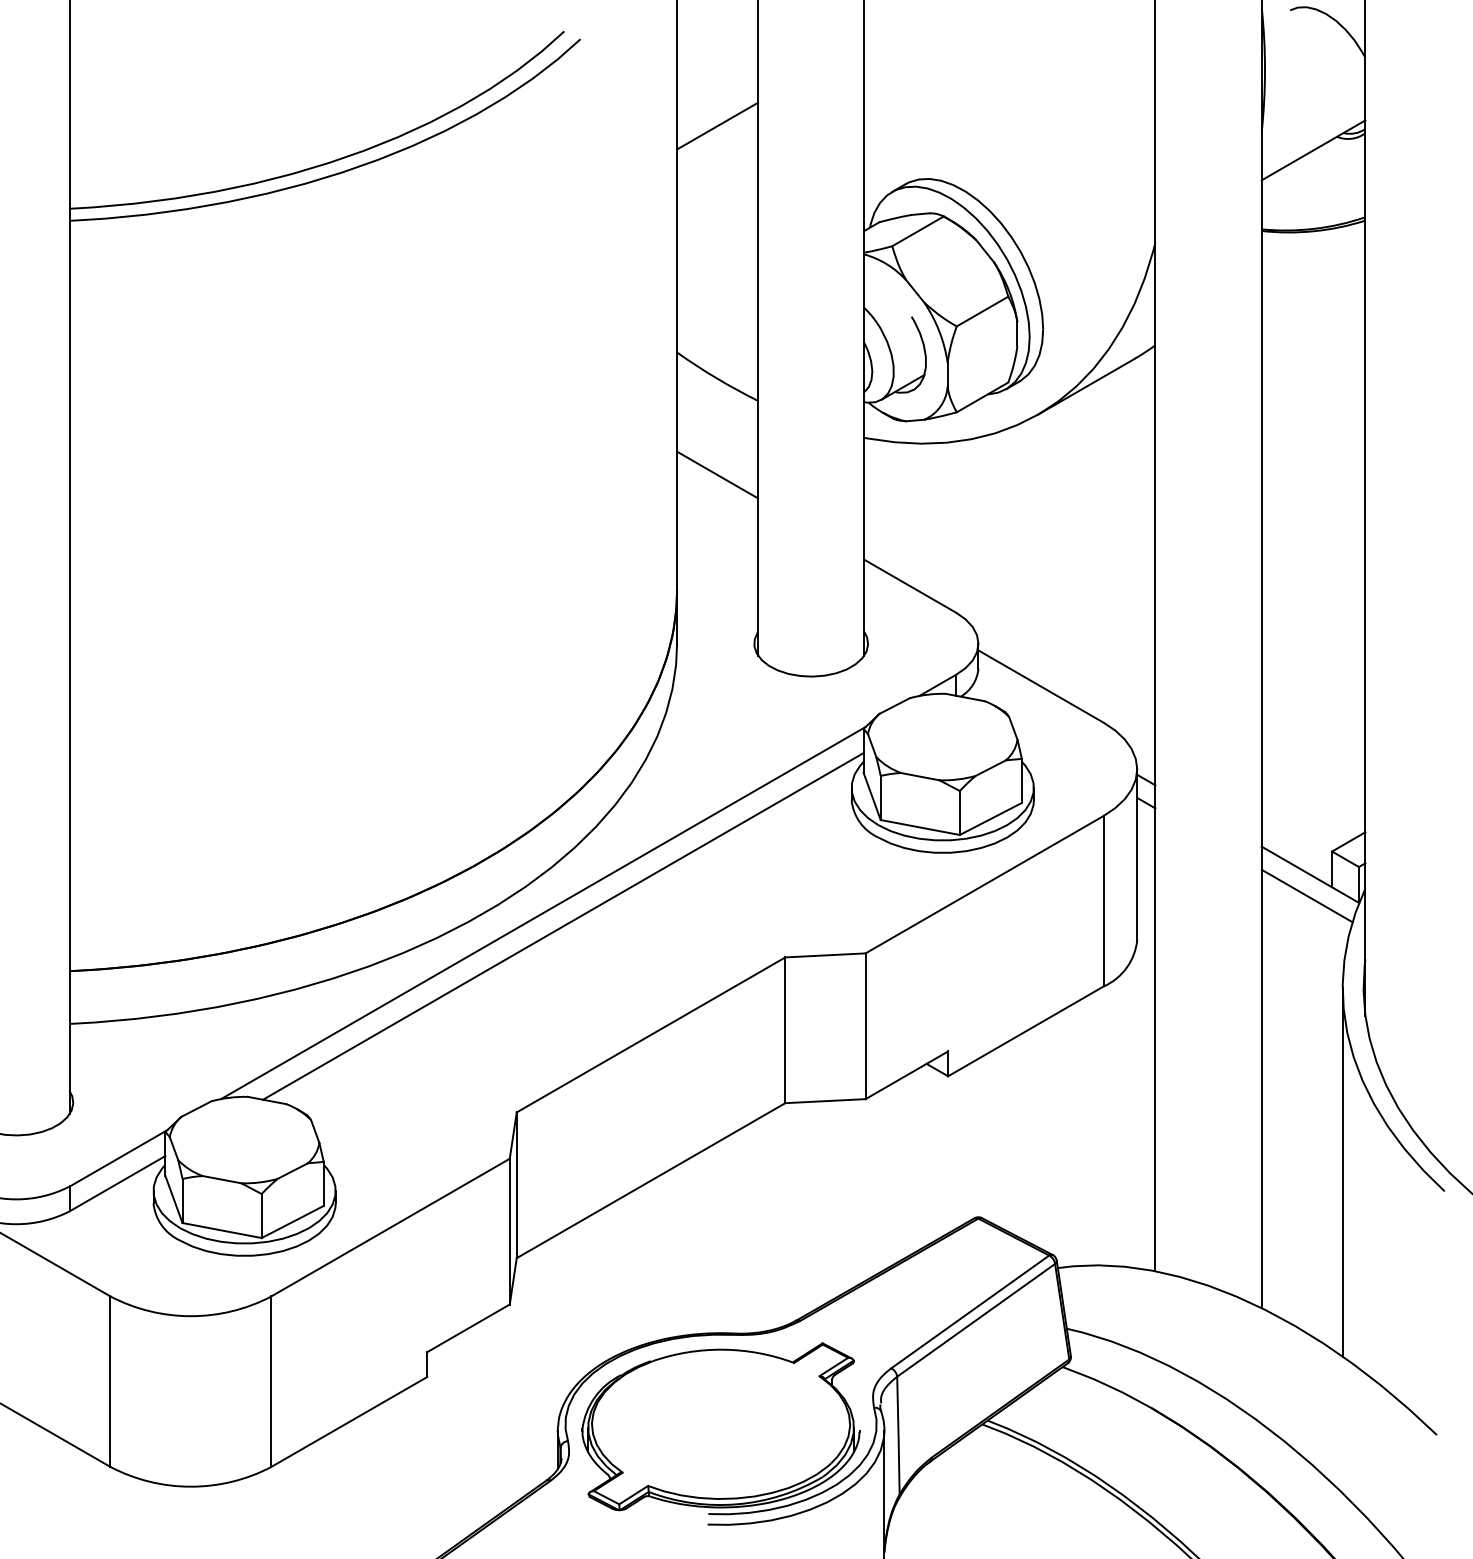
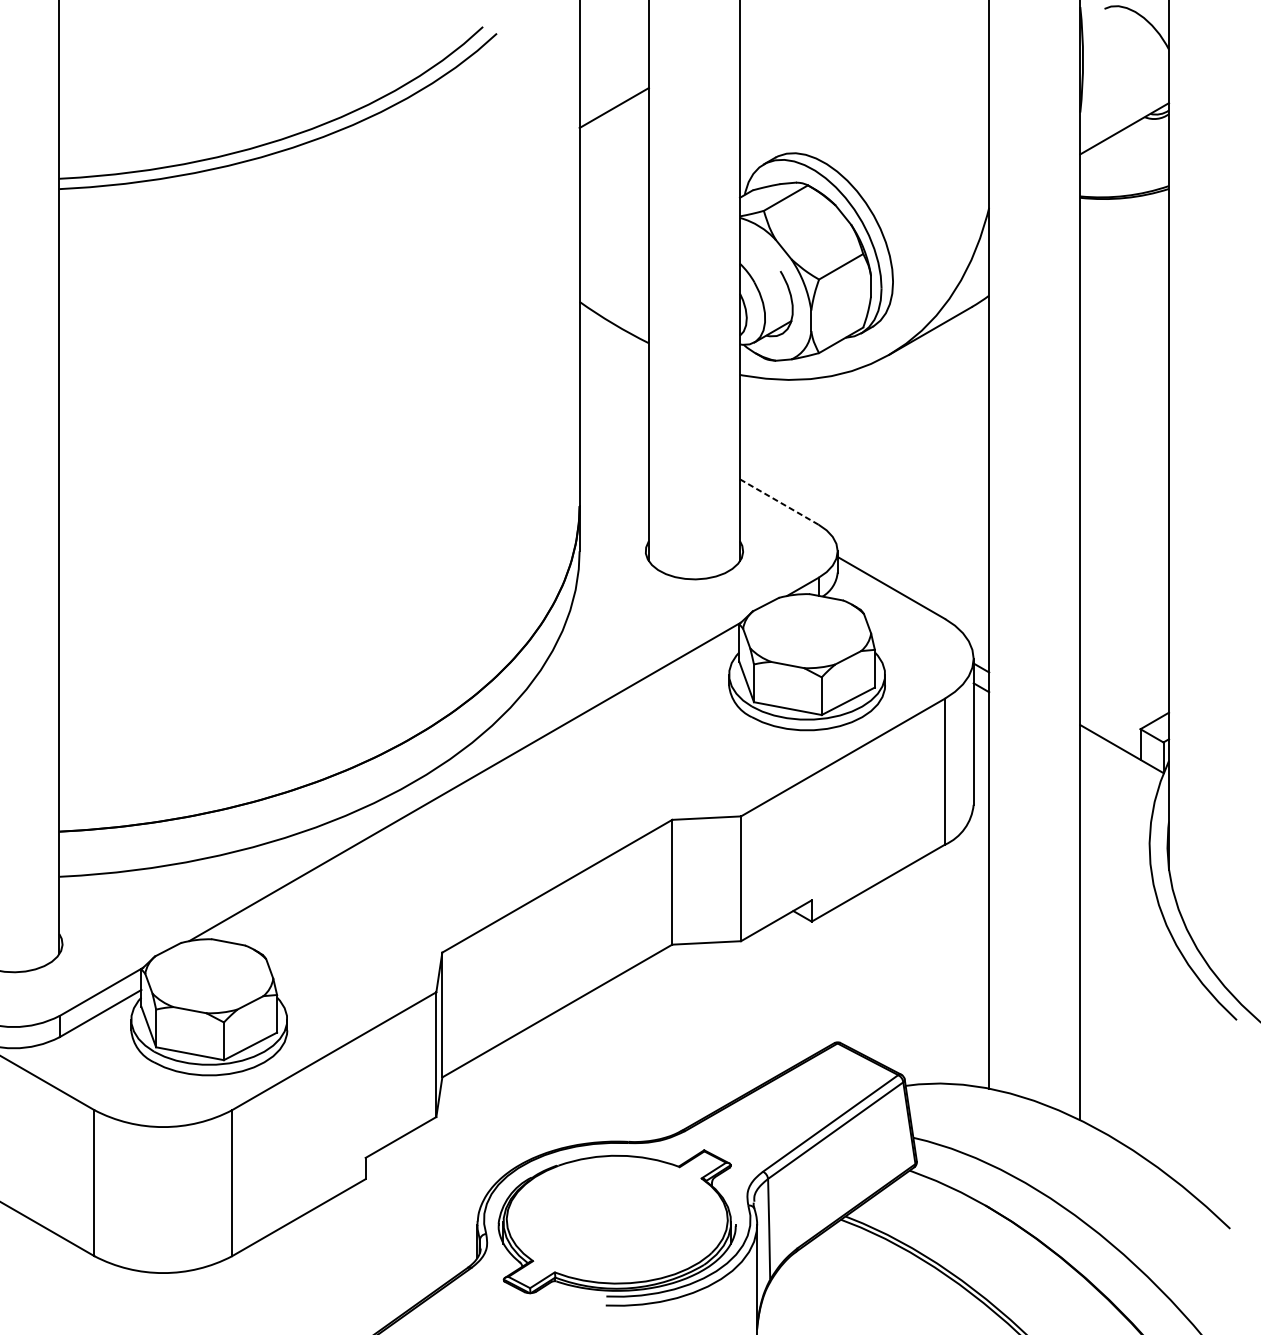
line: (717, 474) -> (614, 406), removed
line: (909, 586) -> (778, 502), solid -> dashed
line: (1306, 895) -> (1118, 766), removed
line: (563, 926) -> (482, 793), removed
line: (1342, 1171) -> (1149, 1003), removed

